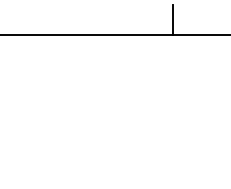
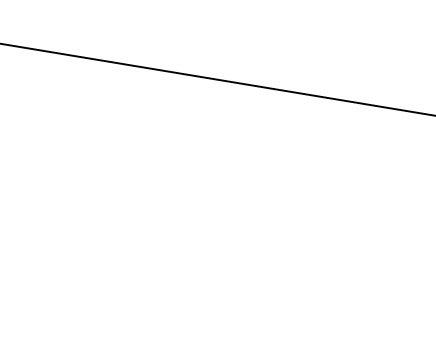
line: (173, 19) -> (368, 74), removed

